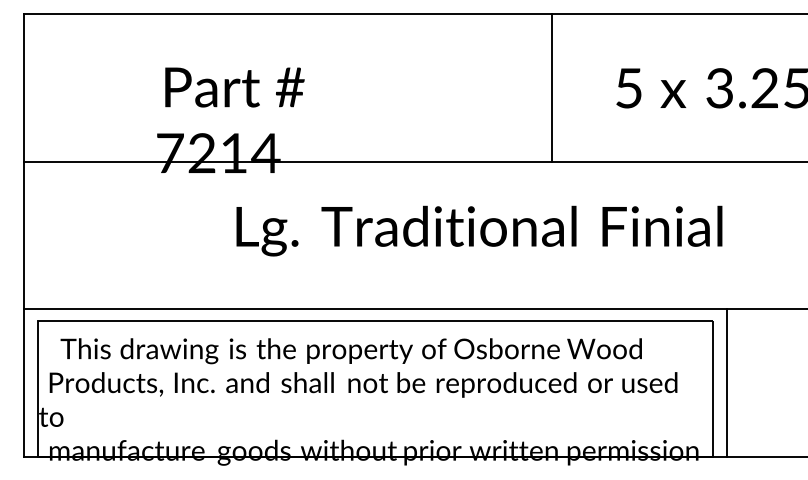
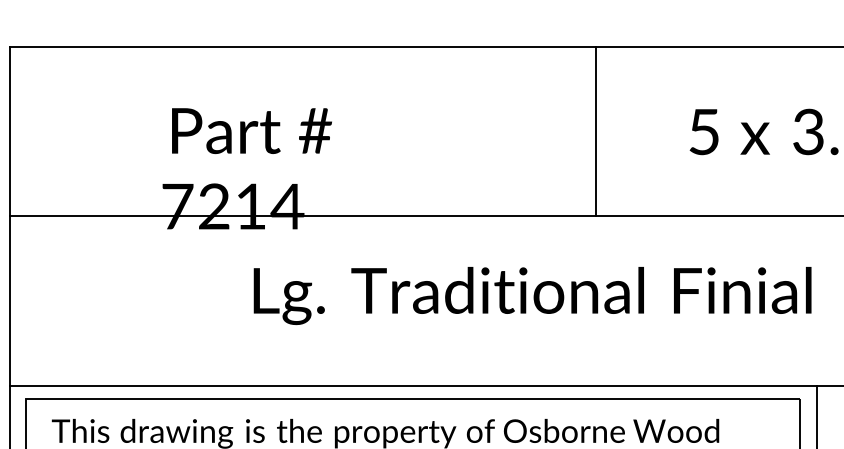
line: (551, 87) -> (595, 131), moved

